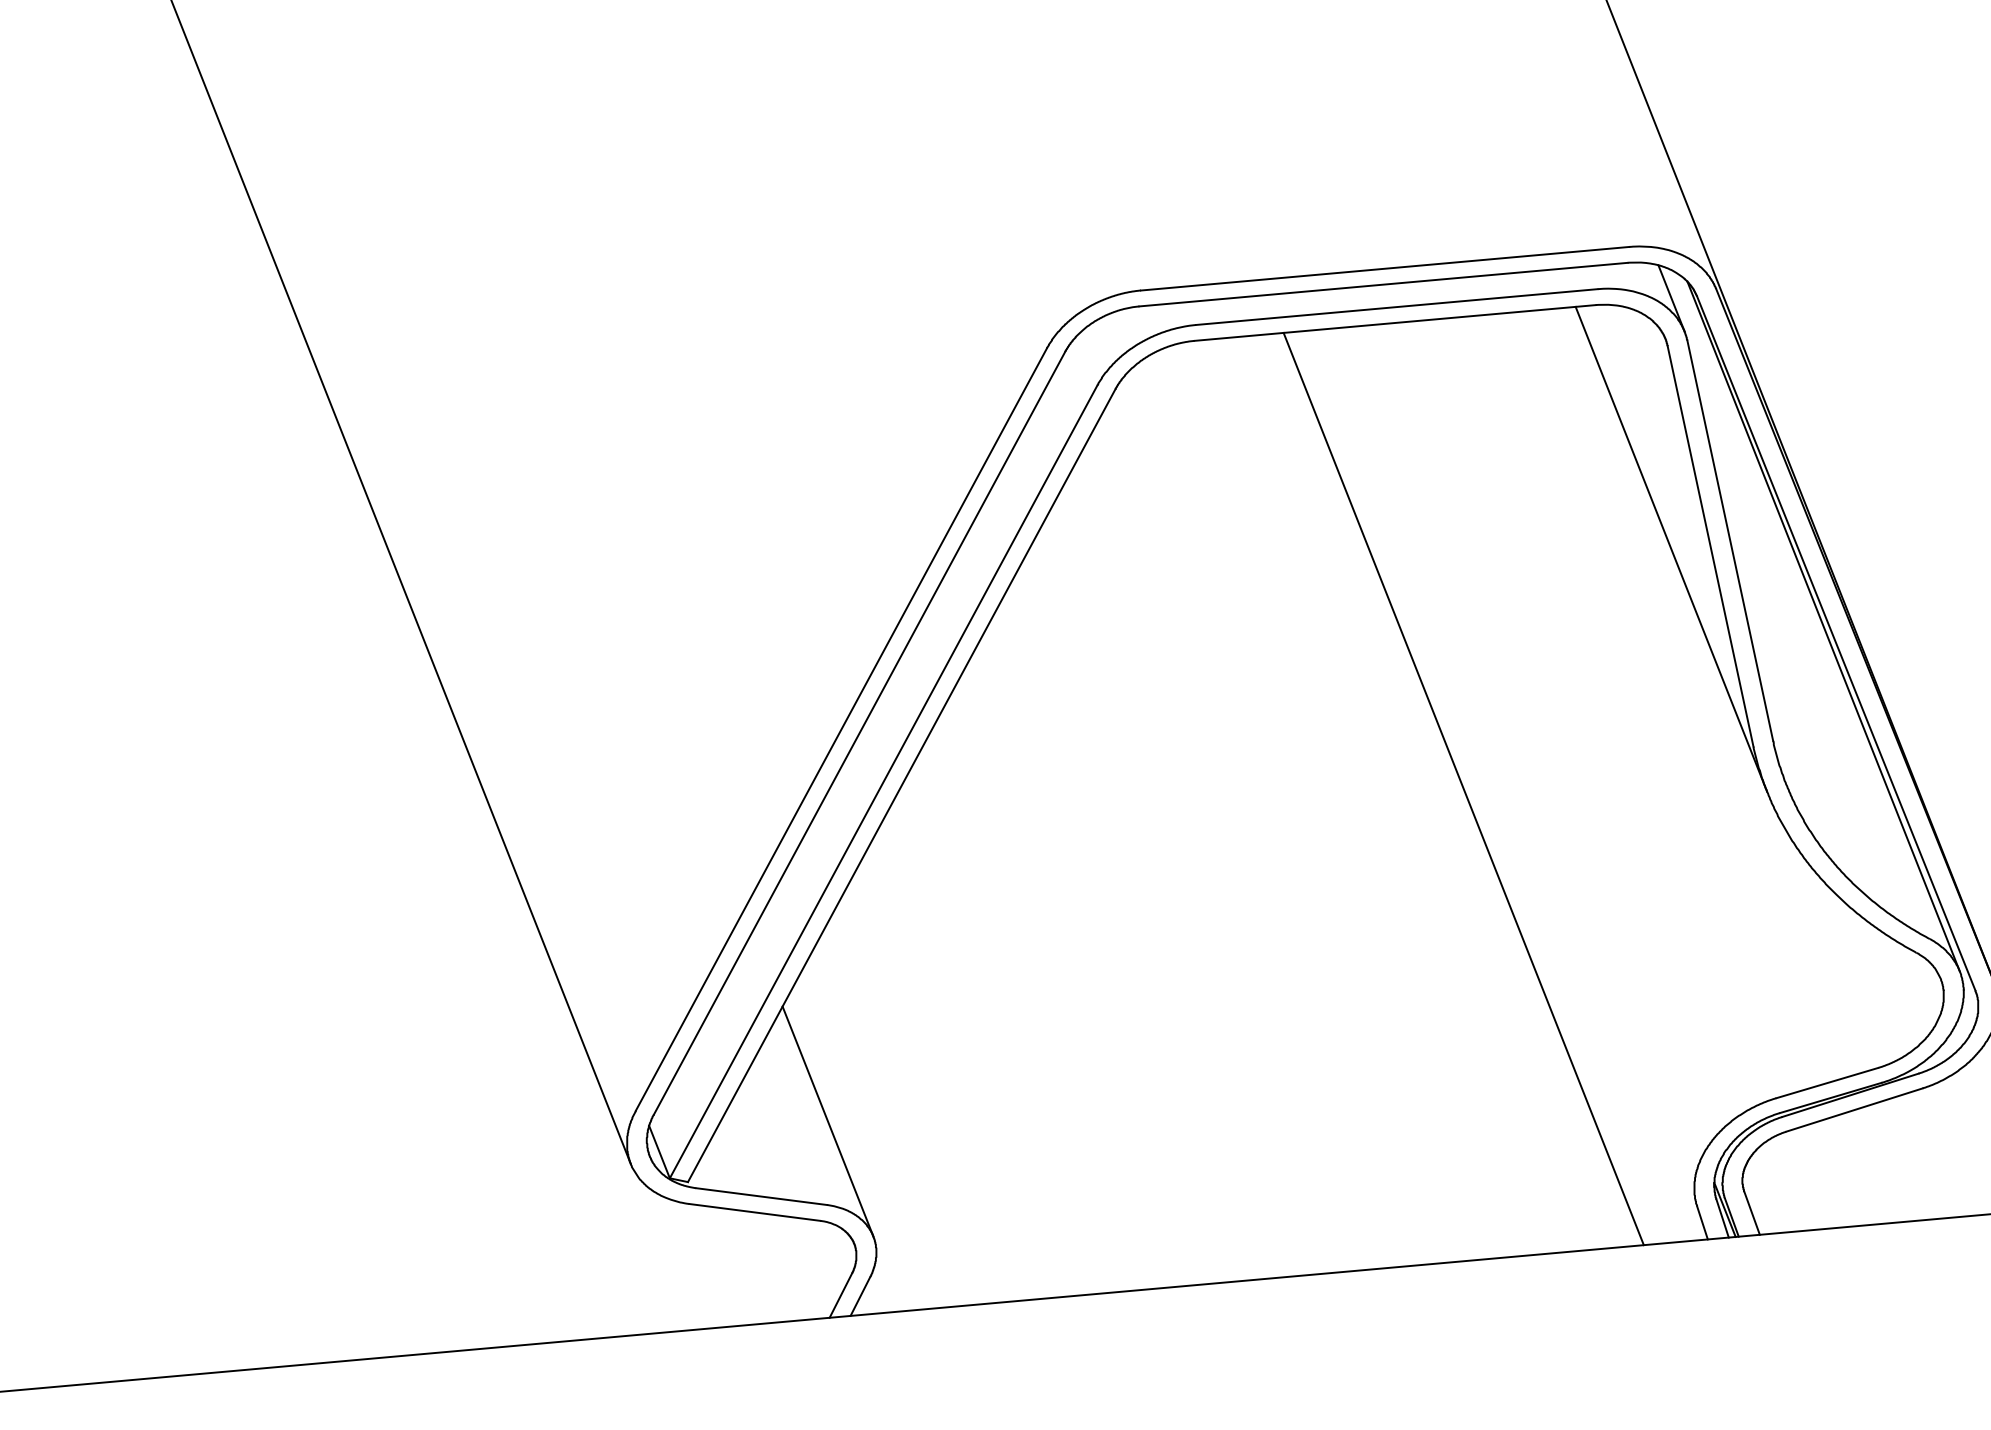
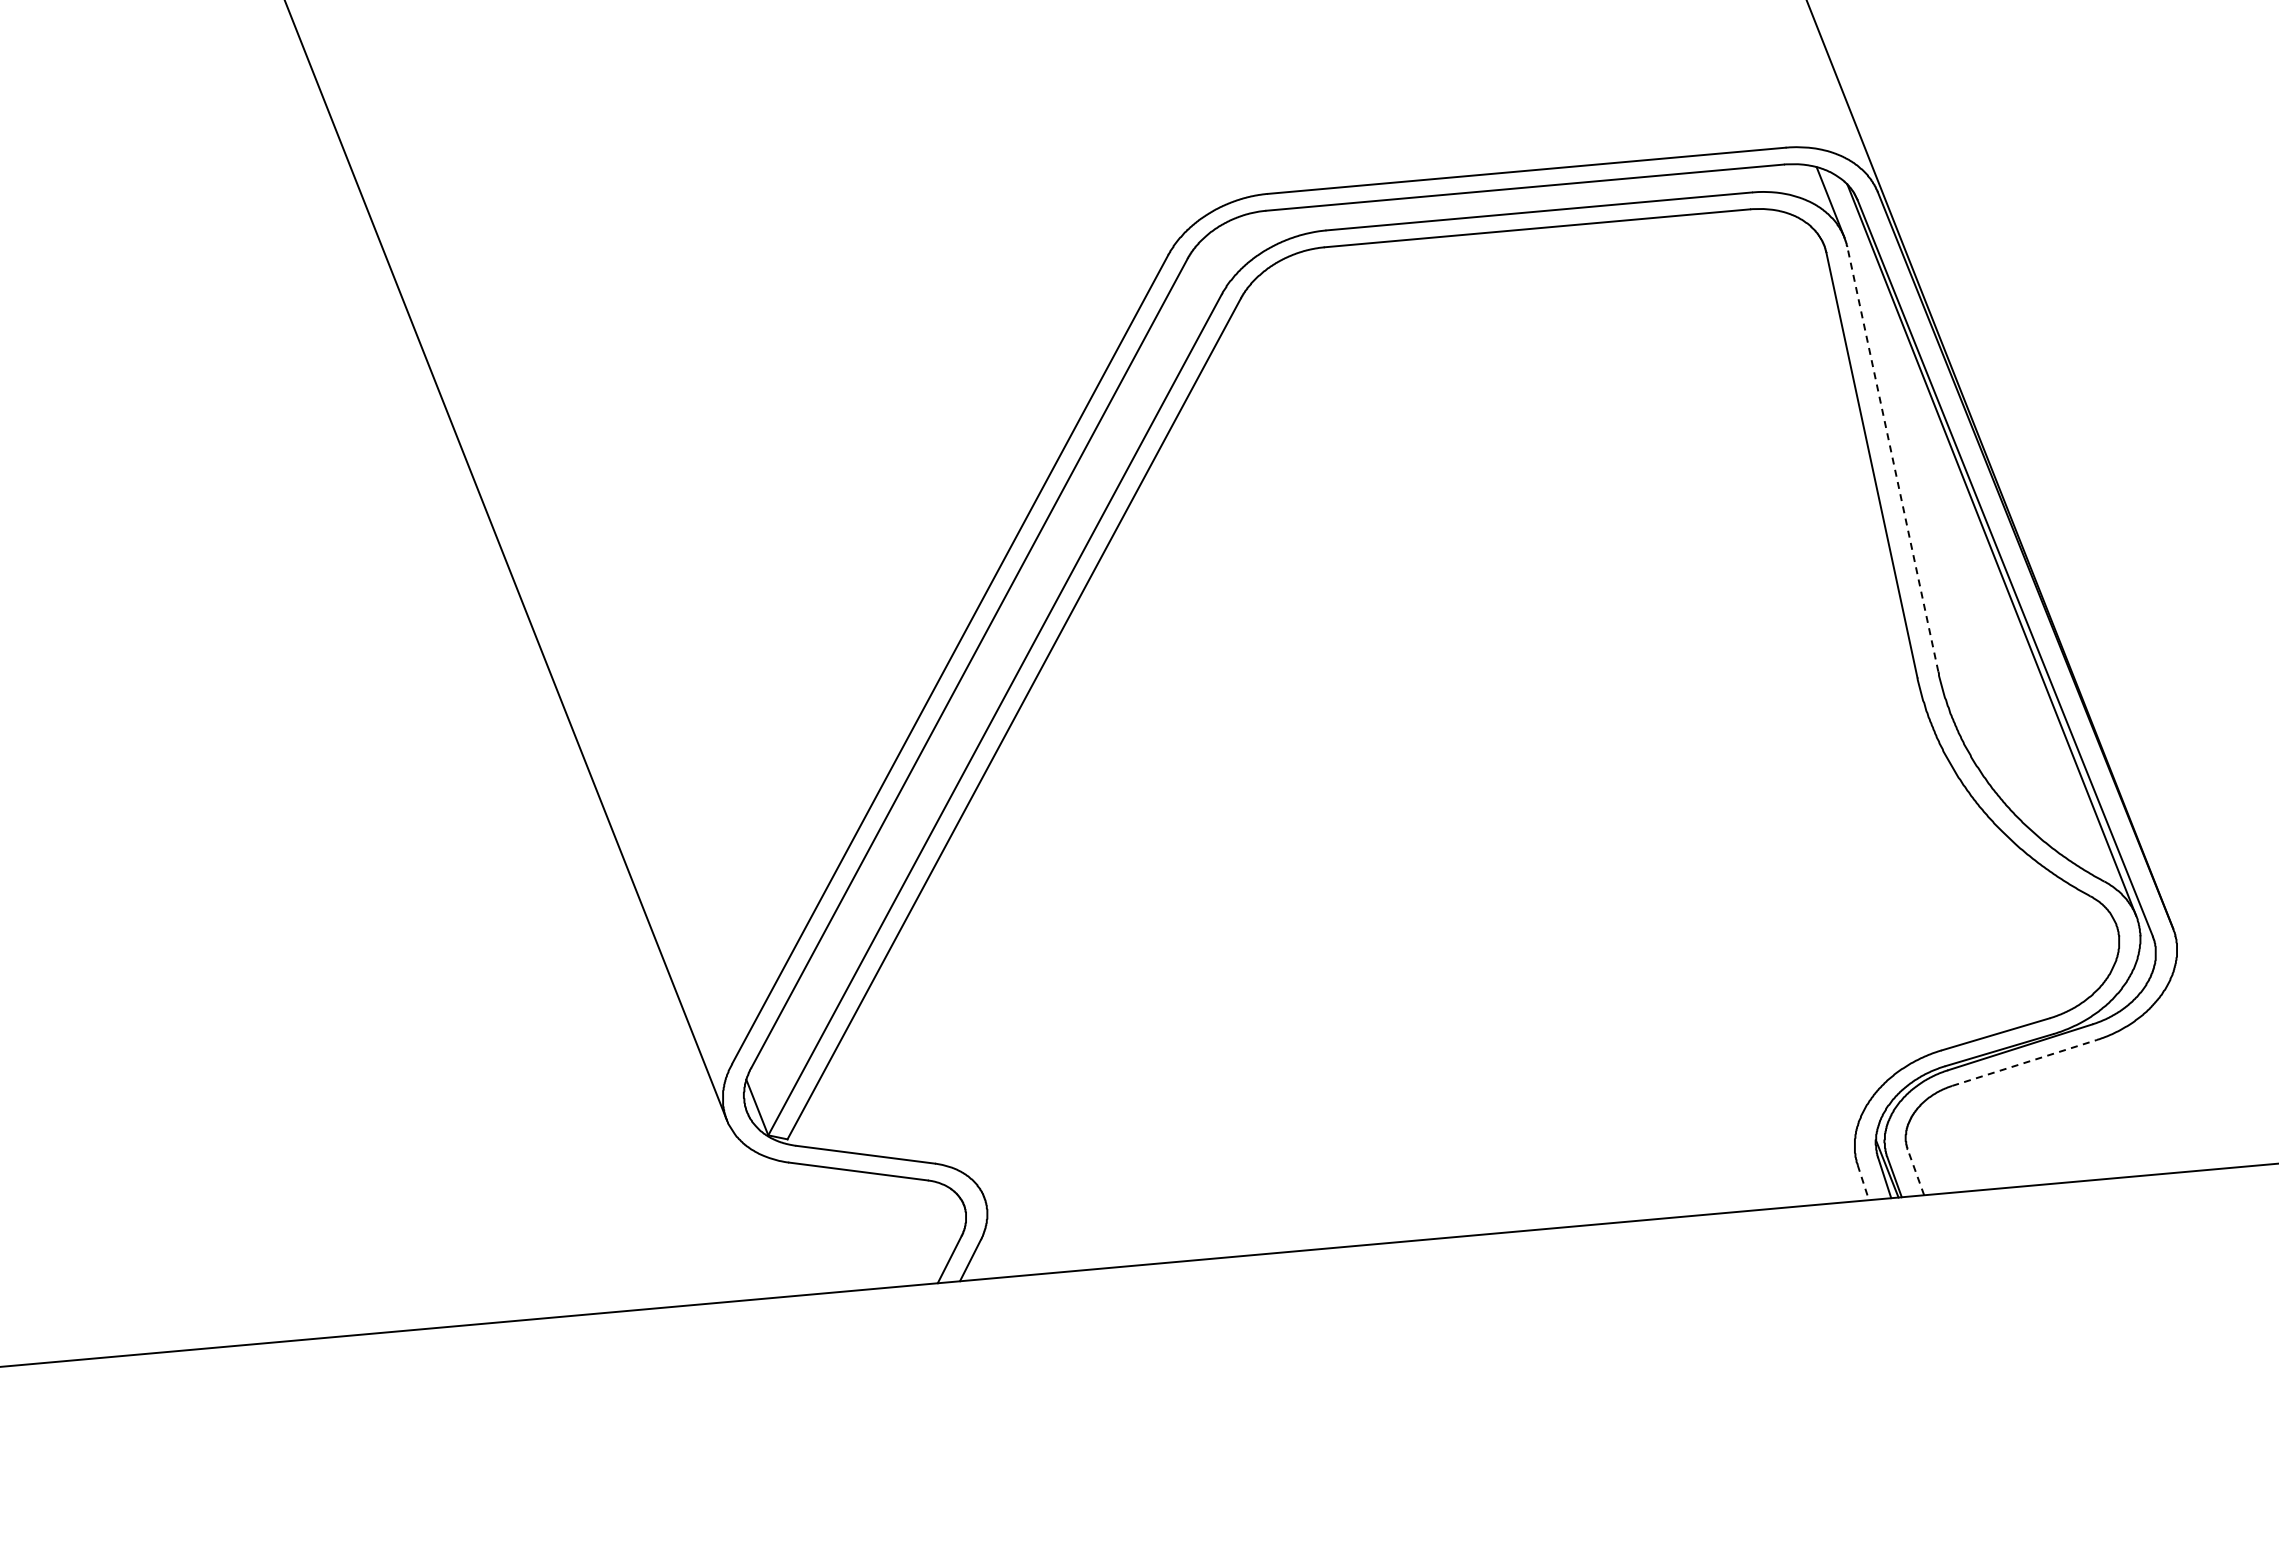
line: (1729, 540) -> (1892, 458), solid -> dashed
line: (1670, 549) -> (1829, 468), removed
line: (1464, 788) -> (1610, 722), removed
line: (1854, 1109) -> (2024, 1062), solid -> dashed
line: (827, 1121) -> (935, 1075), removed
line: (1751, 1212) -> (1915, 1171), solid -> dashed
line: (1702, 1223) -> (1863, 1183), solid -> dashed

